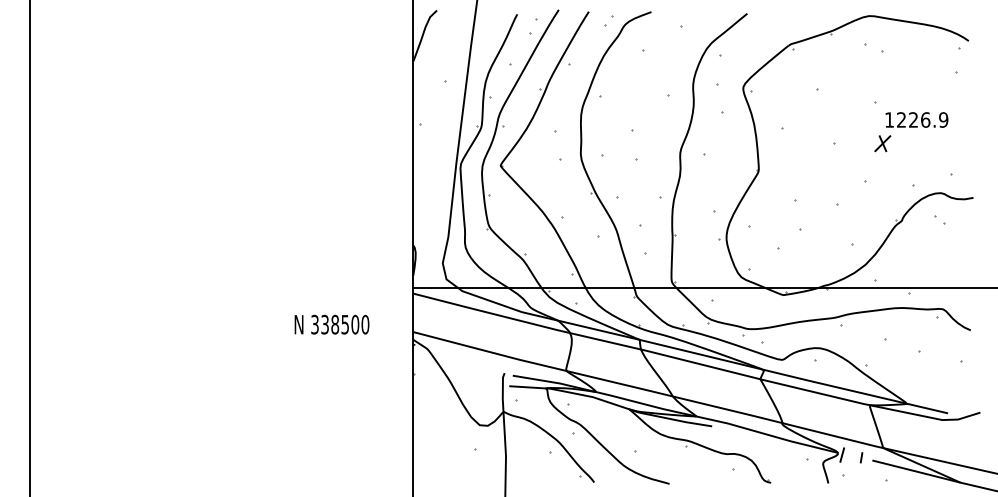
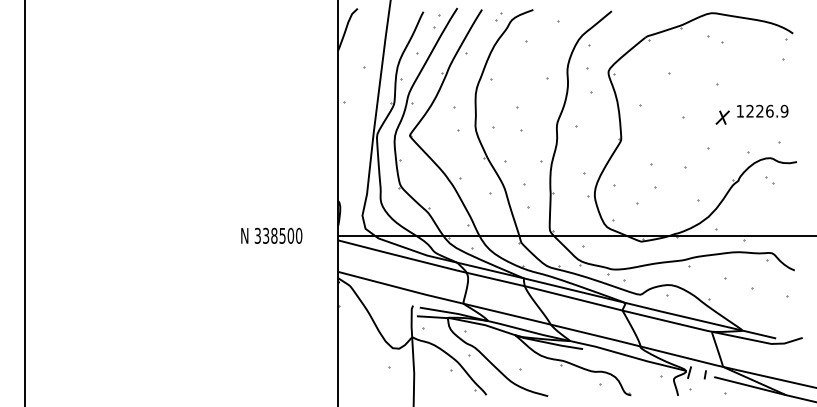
part: (916, 119) -> (762, 110), moved
text: (331, 324) -> (271, 235), moved

